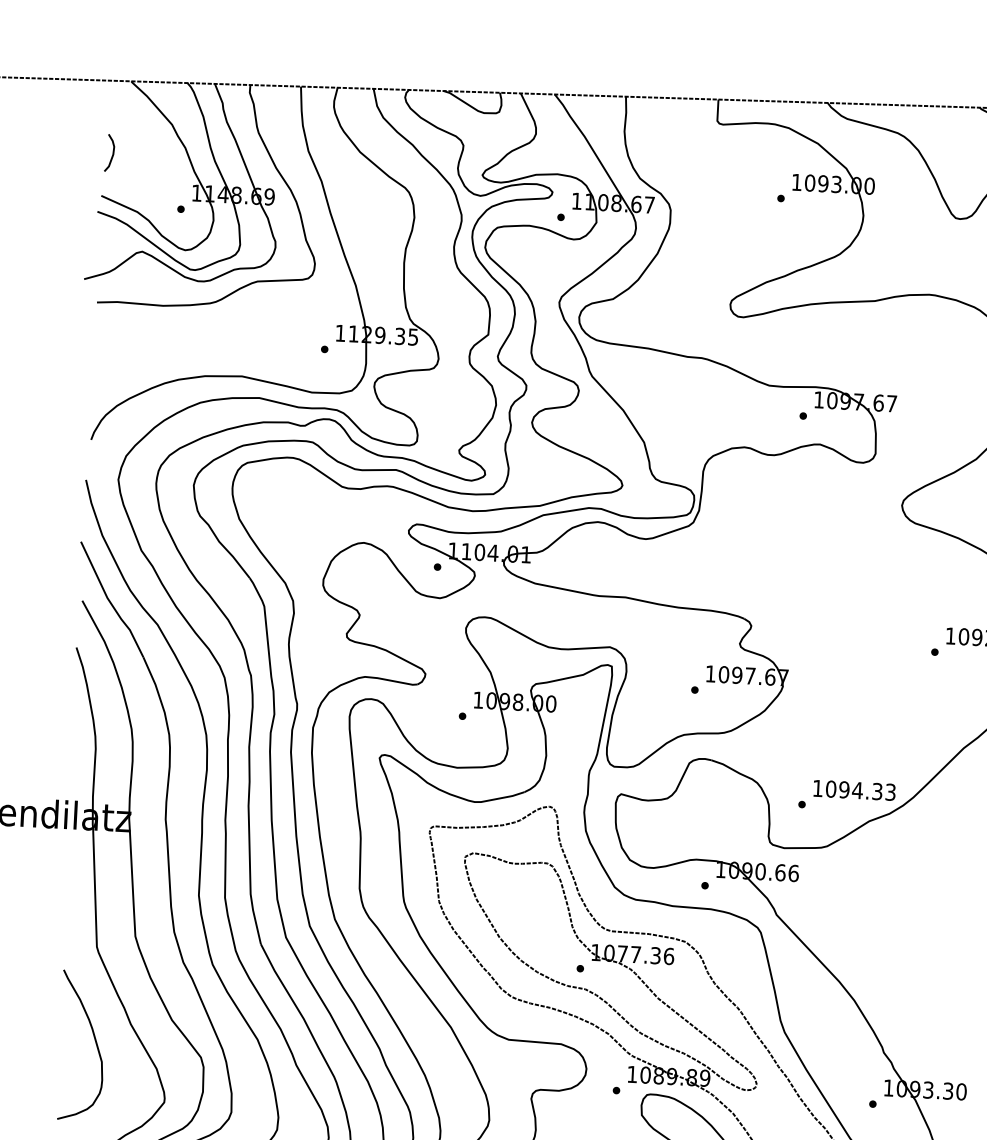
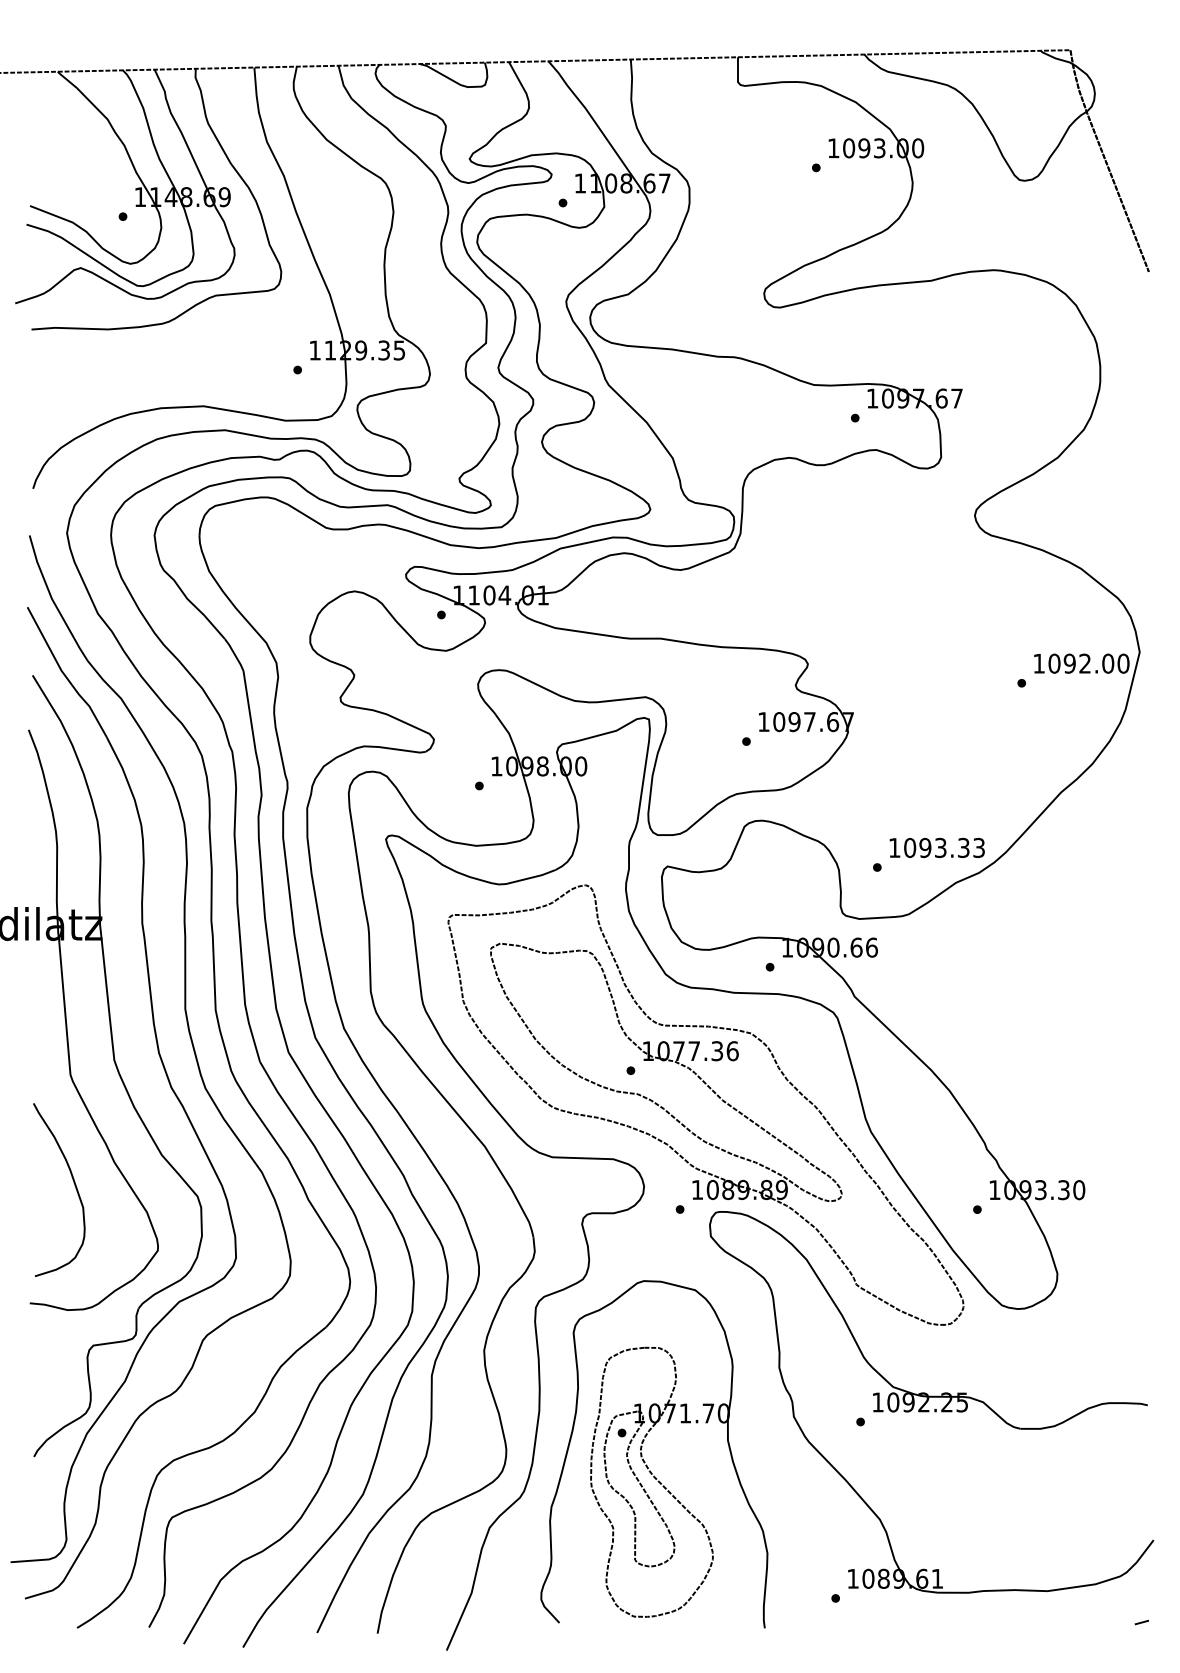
curve: (112, 152) -> (40, 155), removed
text: (857, 790) -> (940, 847), 1094.33 -> 1093.33

